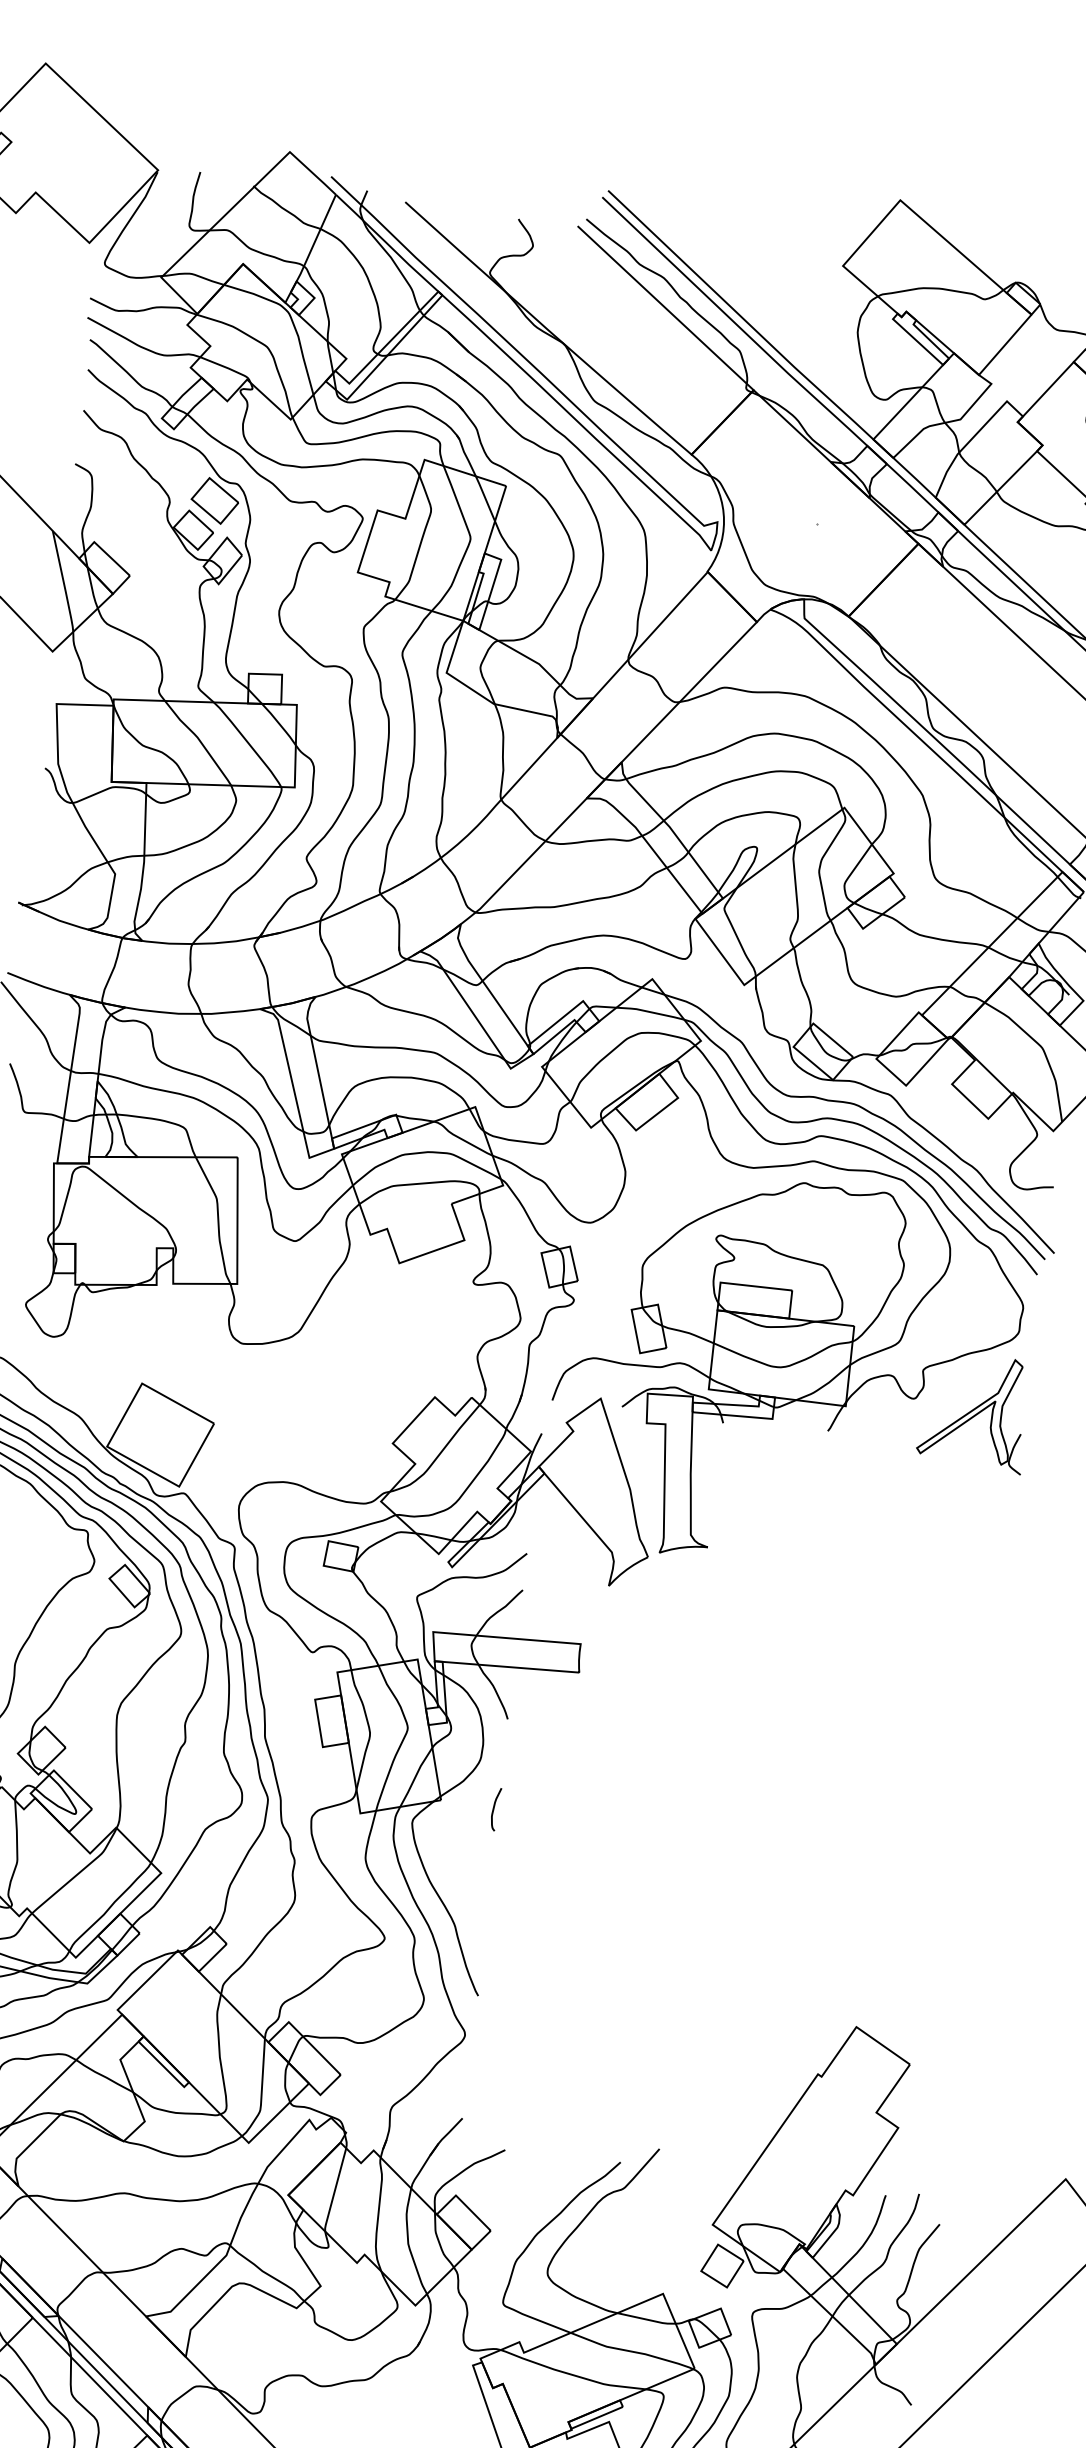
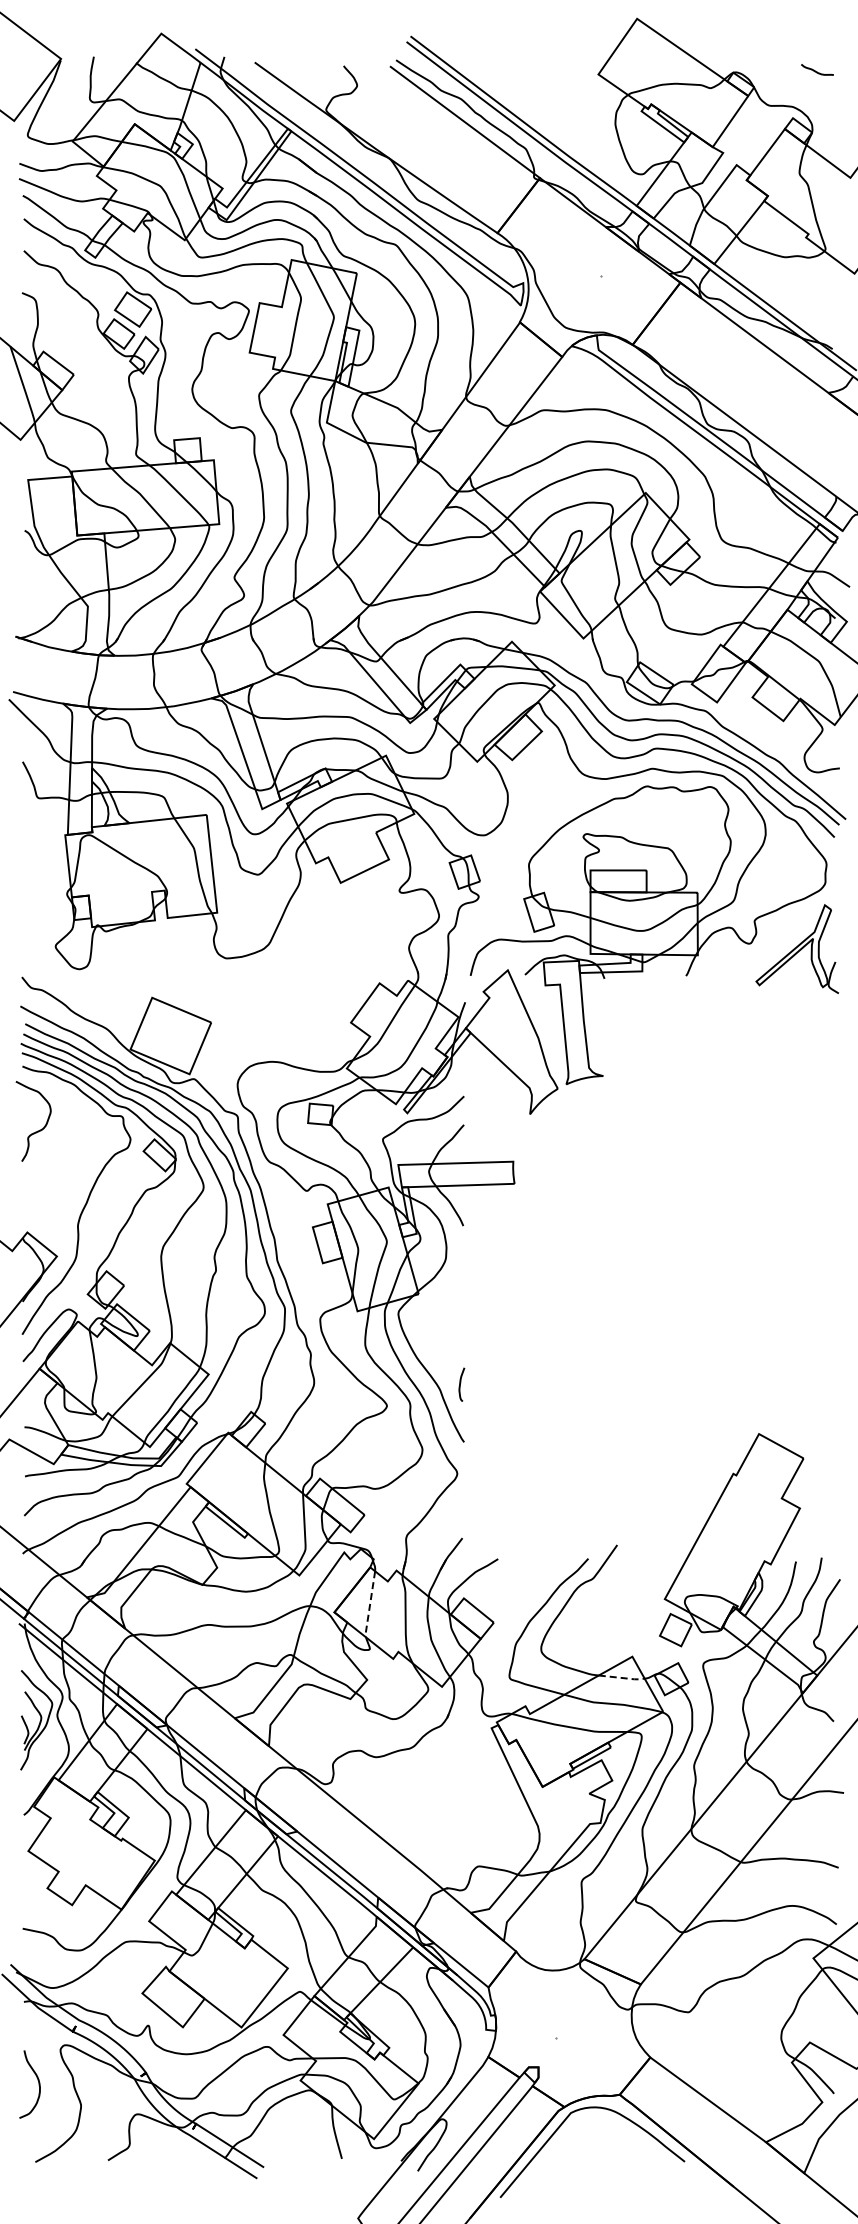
curve: (495, 1807) -> (461, 1383), moved
line: (334, 2191) -> (369, 1605), solid -> dashed
line: (648, 2320) -> (623, 1678), solid -> dashed

